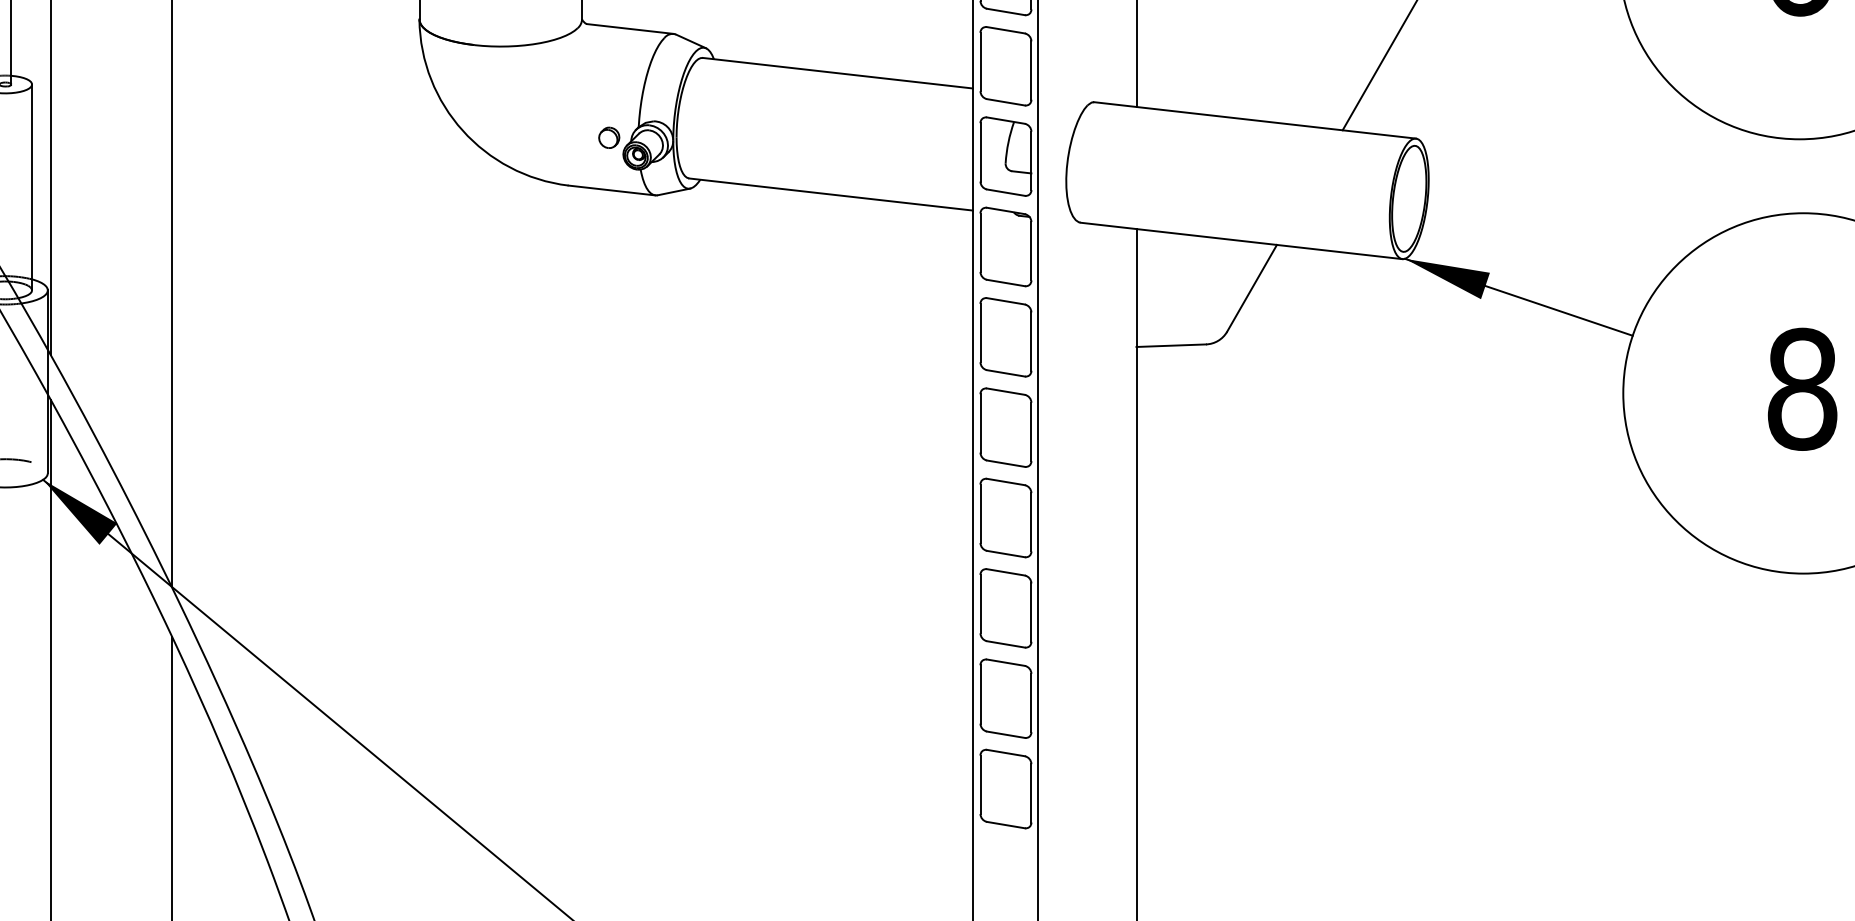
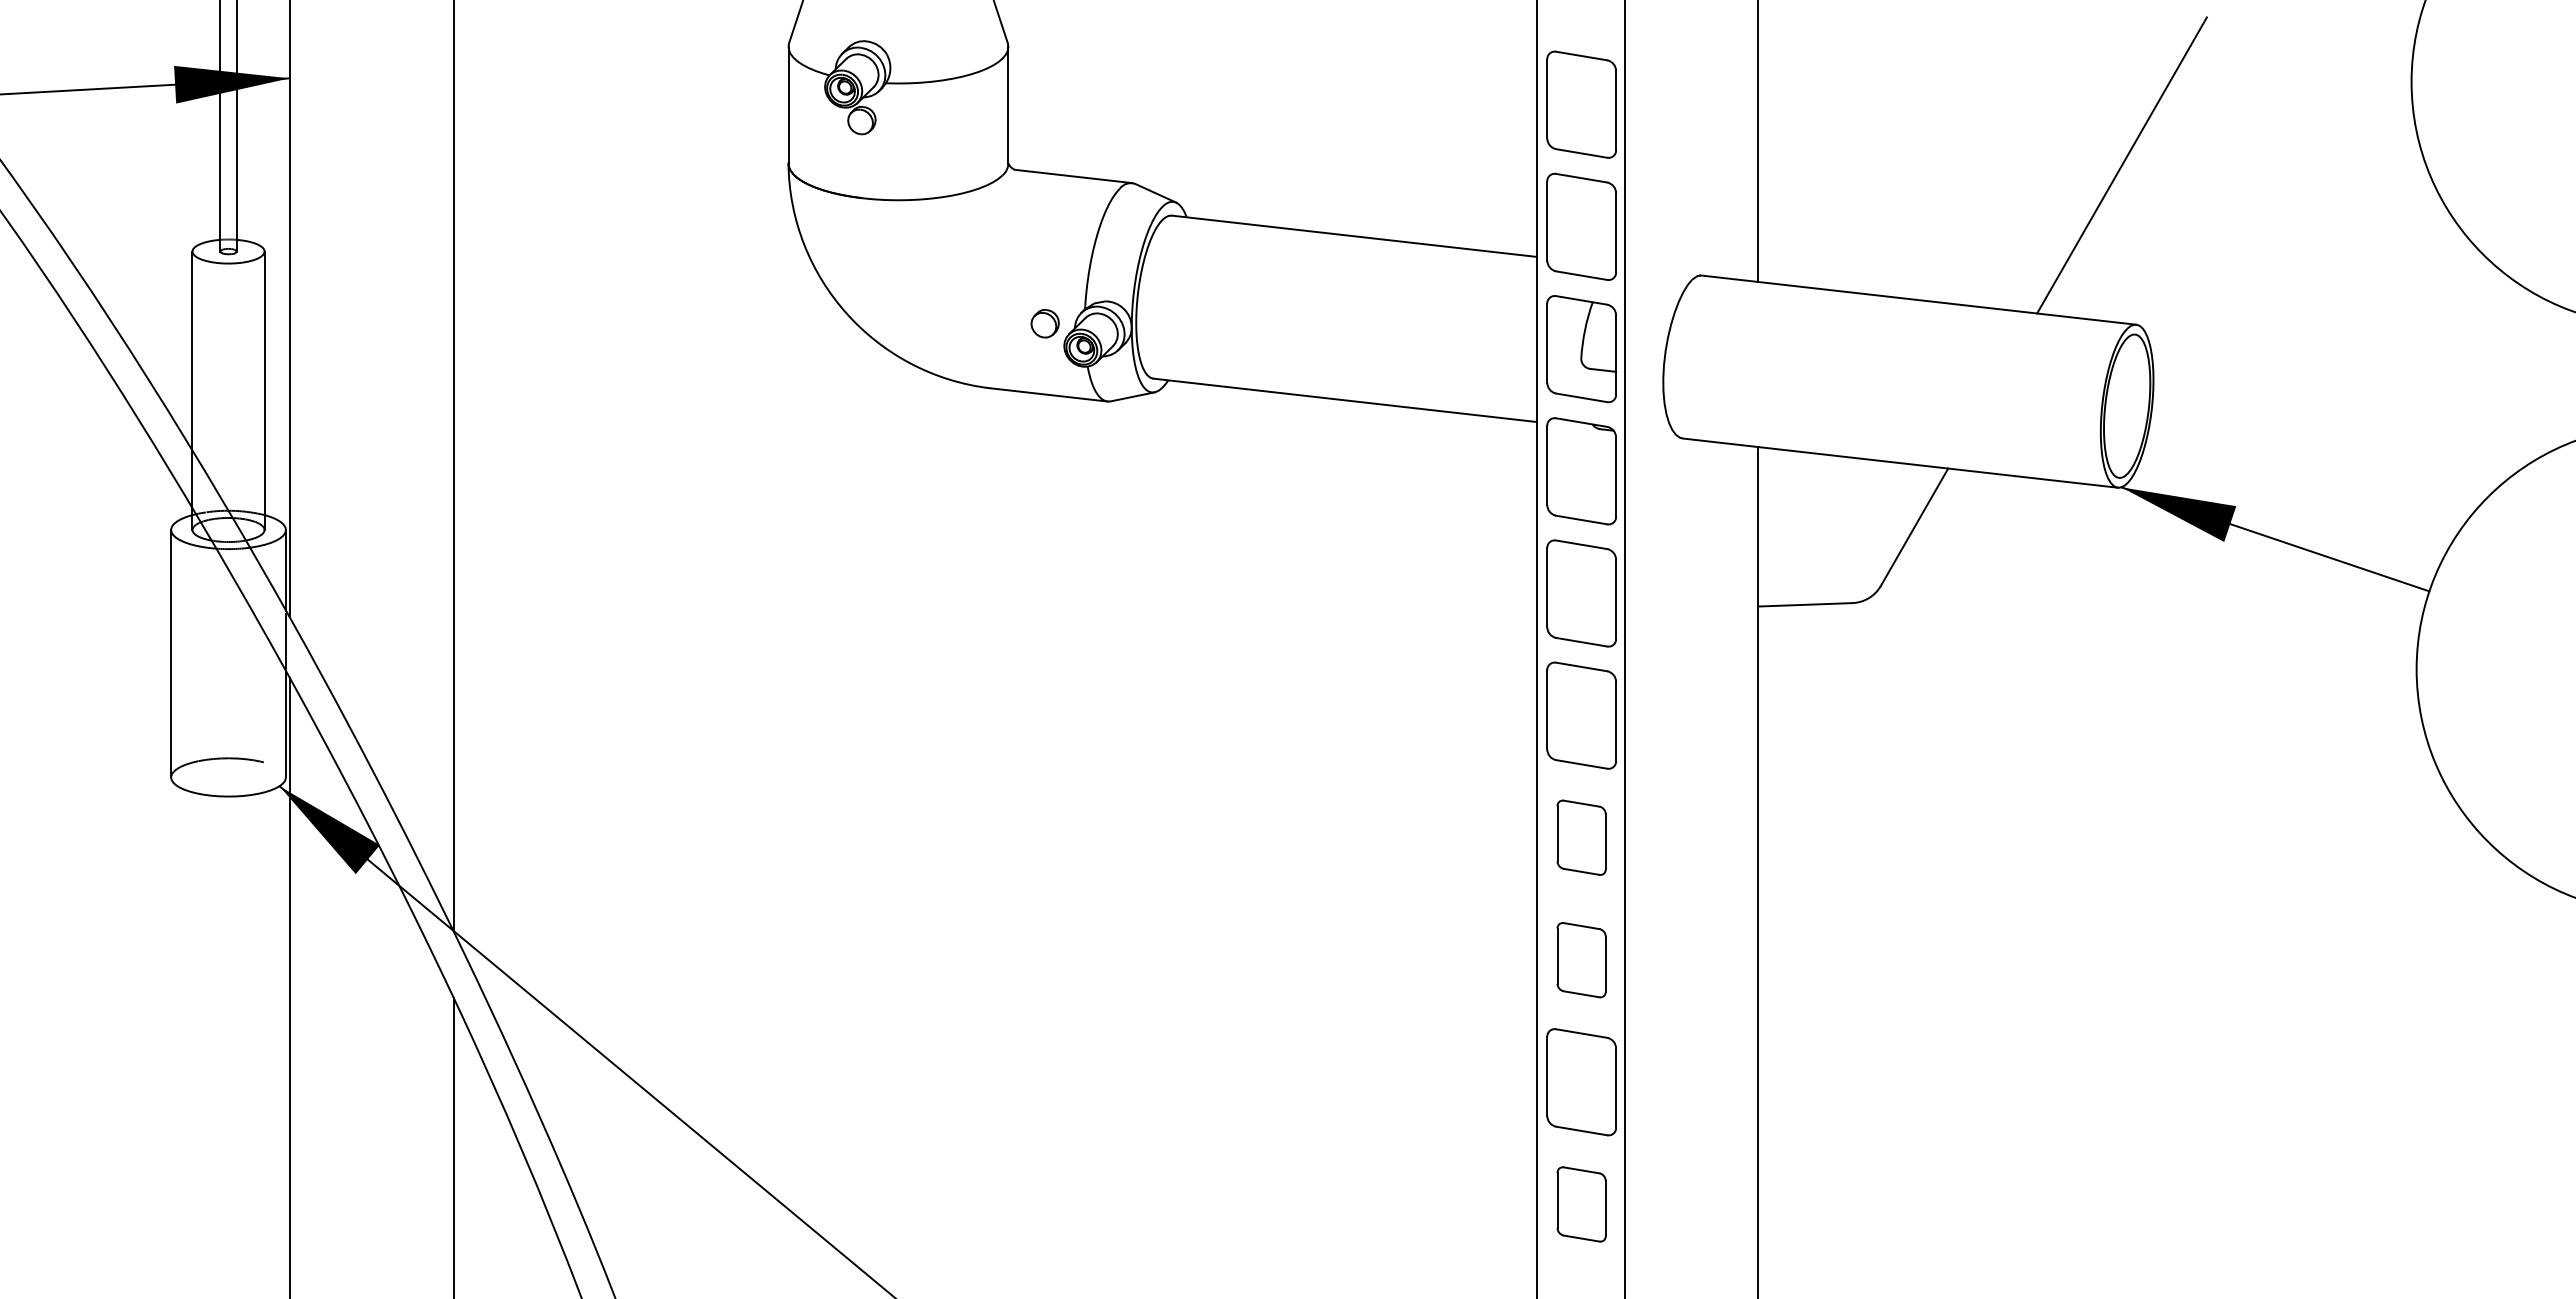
part: (1005, 517) -> (1581, 837), size x0.7
part: (1005, 608) -> (1581, 960), size x0.7
part: (1005, 789) -> (1581, 1204), size x0.7

